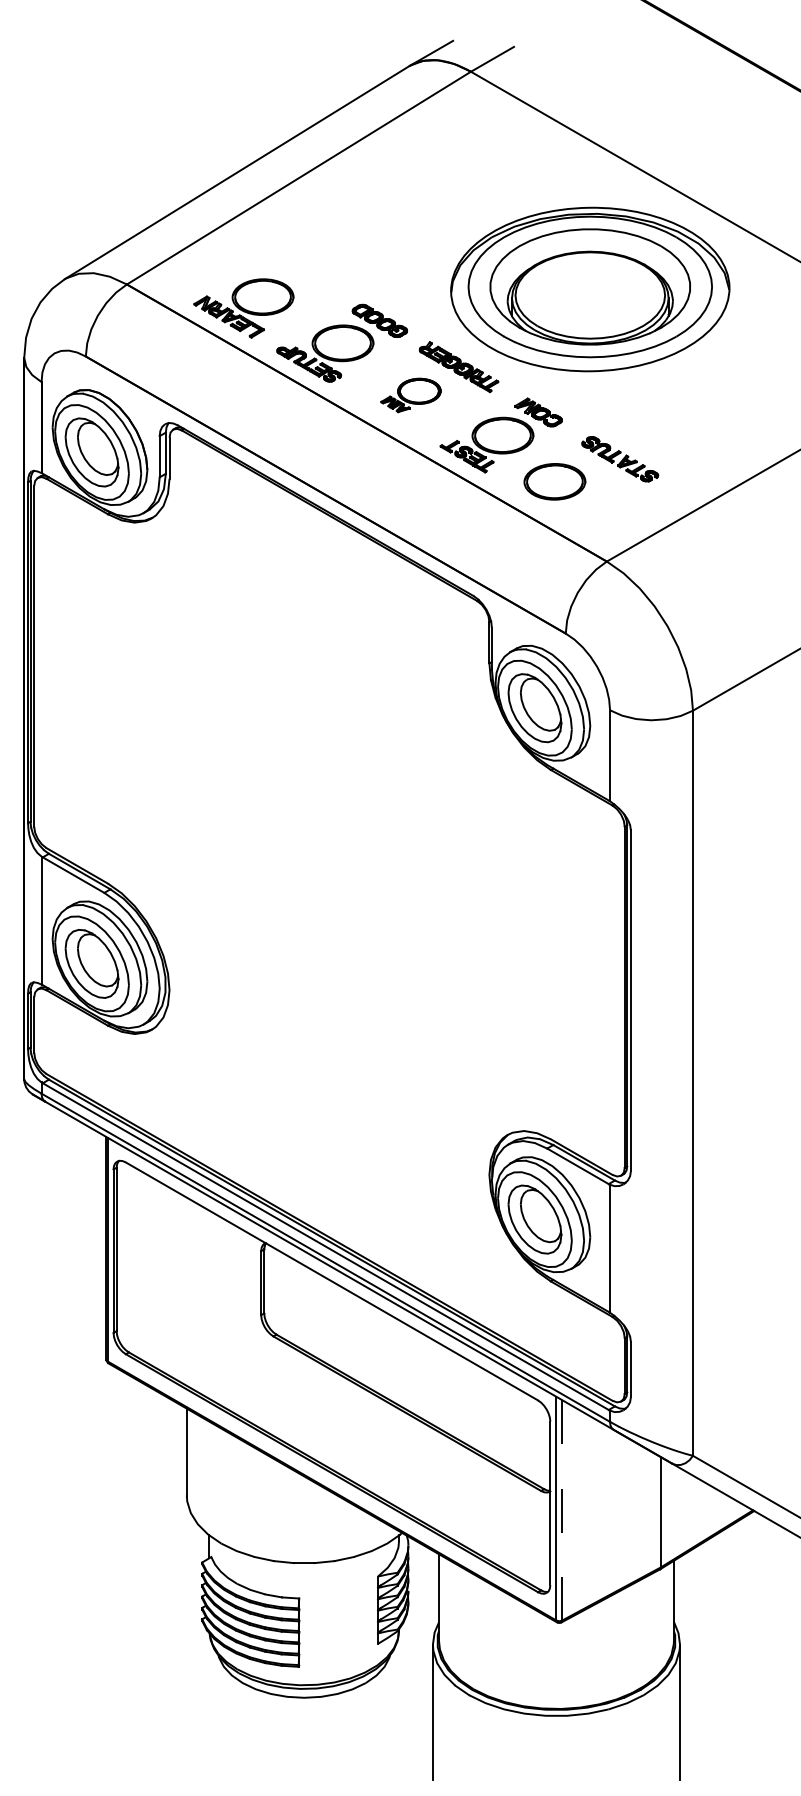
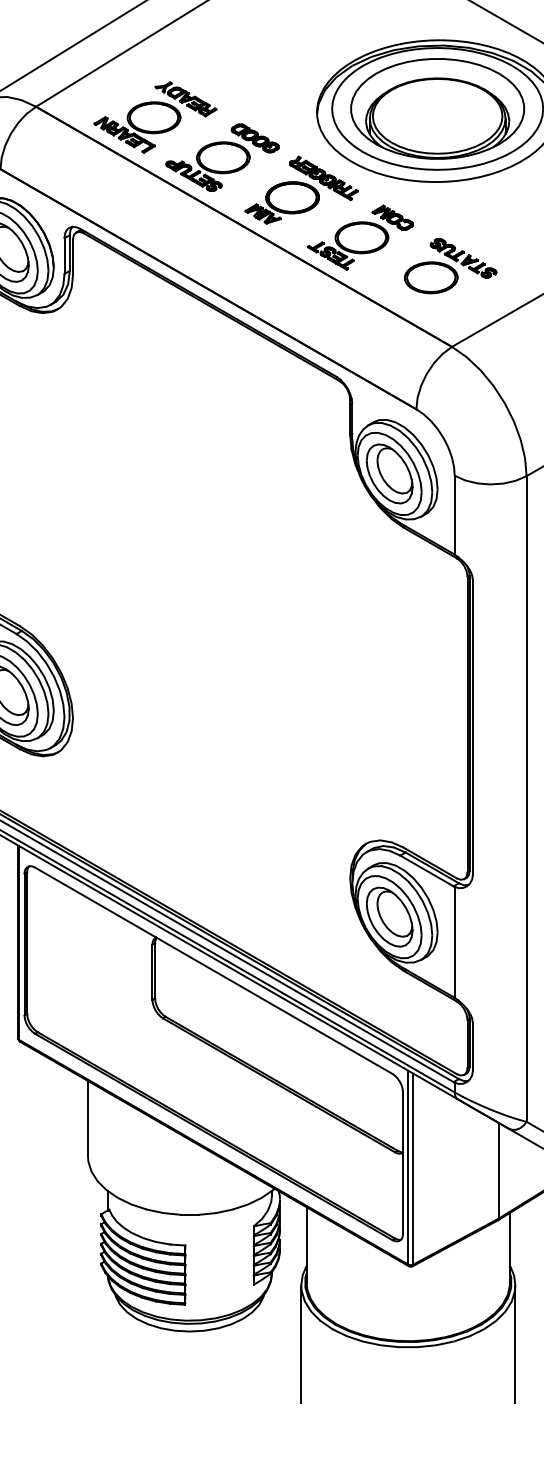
part: (299, 275) -> (185, 98), added
part: (410, 395) -> (281, 202), size x1.43
part: (554, 481) -> (430, 277), moved
line: (562, 1510) -> (413, 1169), dashed -> solid

